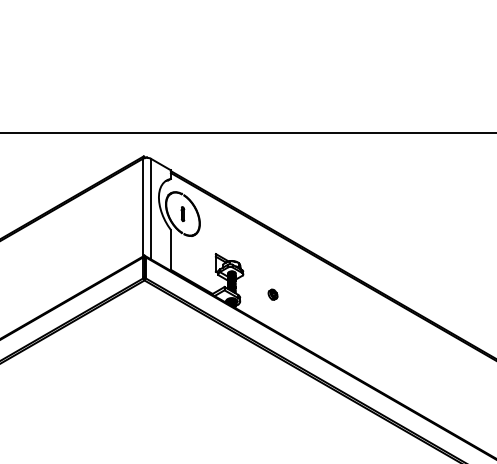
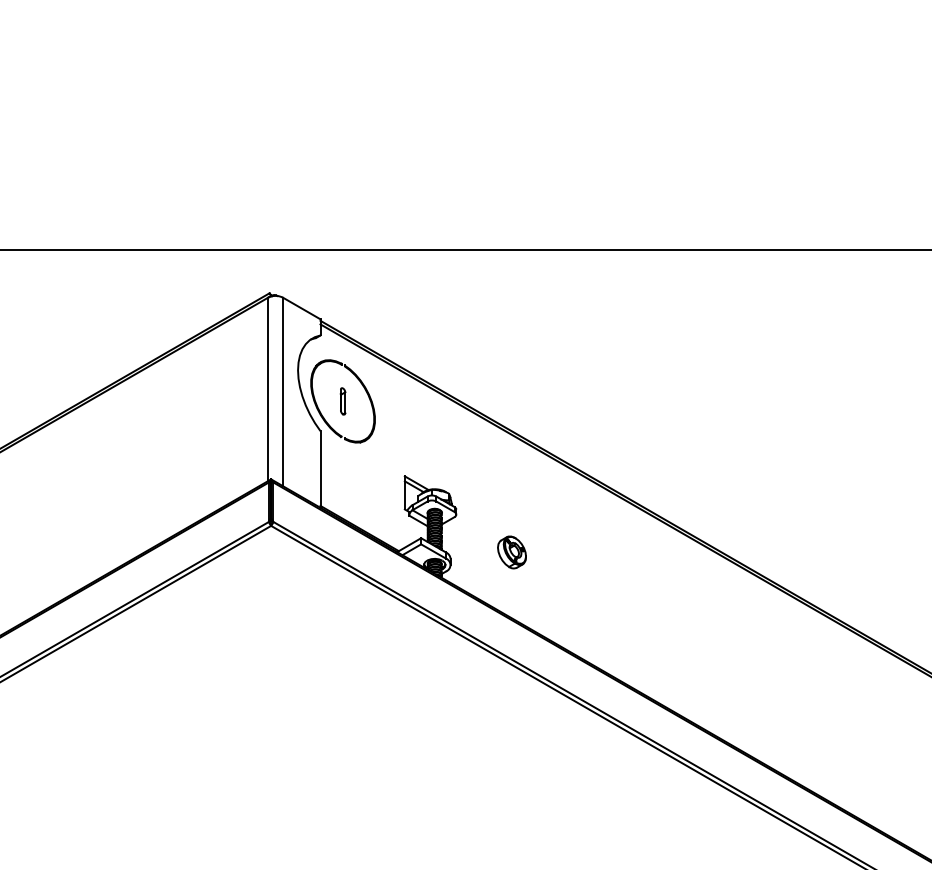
part: (272, 294) -> (510, 552), size x1.67

